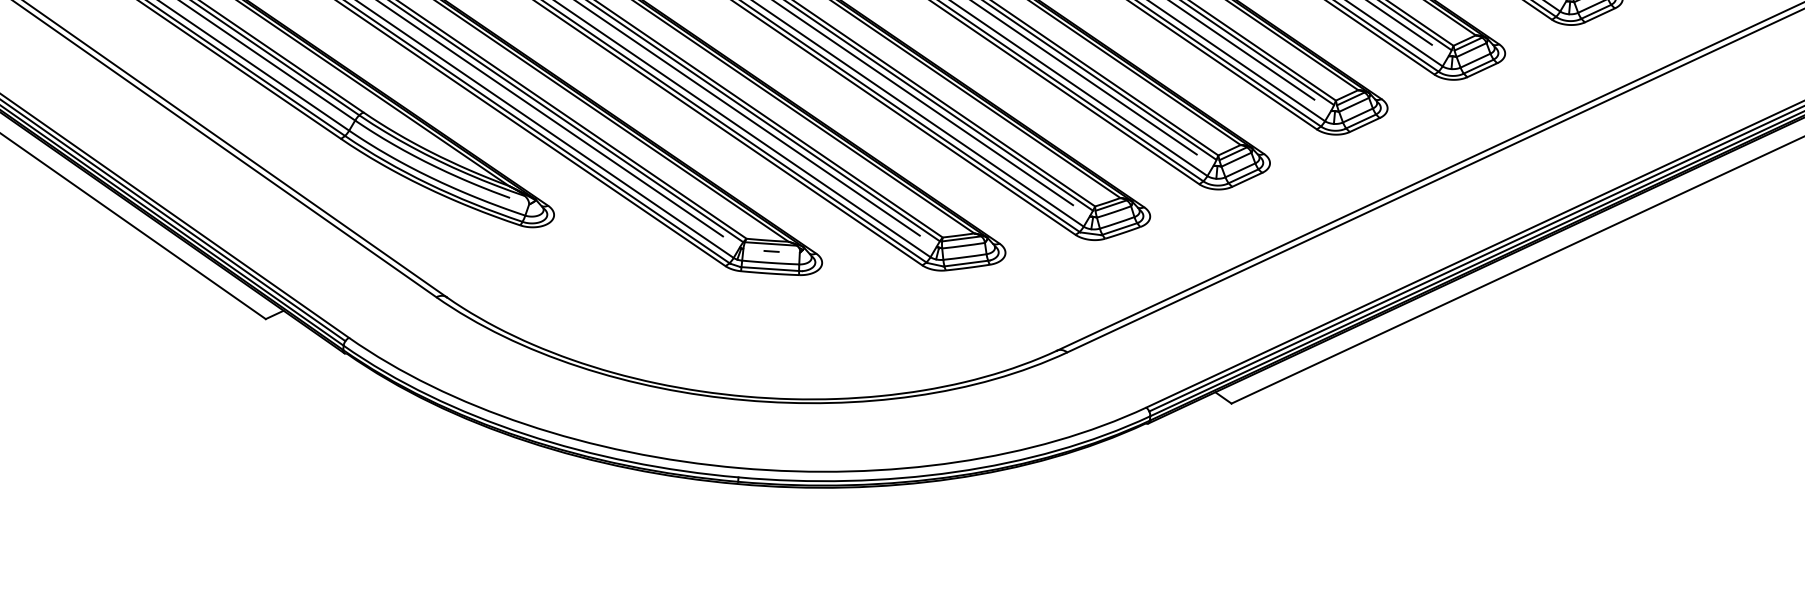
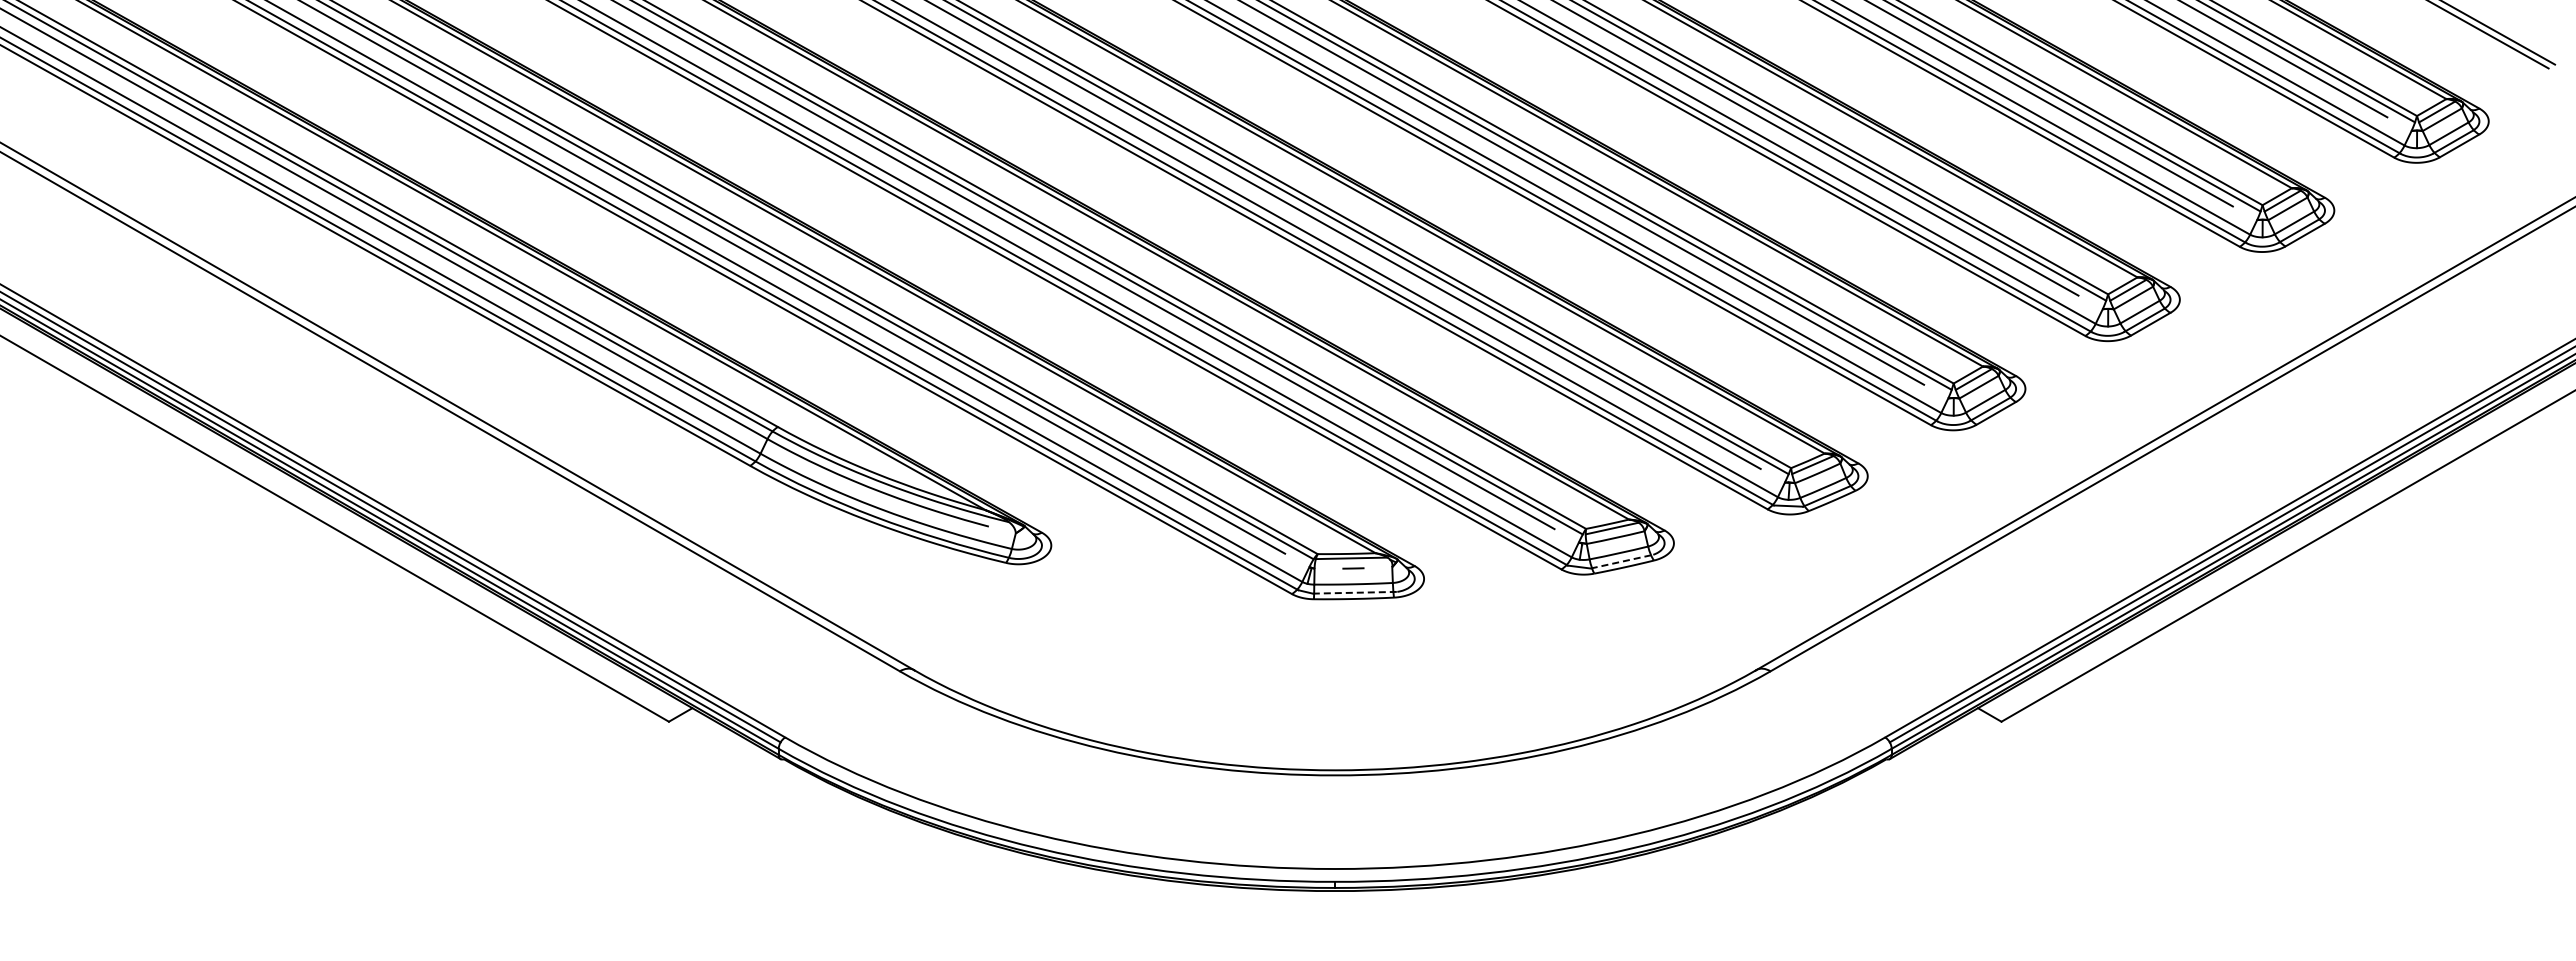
line: (967, 263) -> (1622, 561), solid -> dashed
line: (771, 268) -> (1355, 592), solid -> dashed

